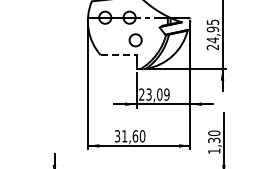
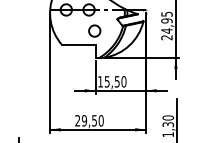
line: (118, 55) -> (78, 45), dashed -> solid
text: (154, 94) -> (112, 81), 23,09 -> 15,50
text: (126, 136) -> (86, 120), 31,60 -> 29,50

